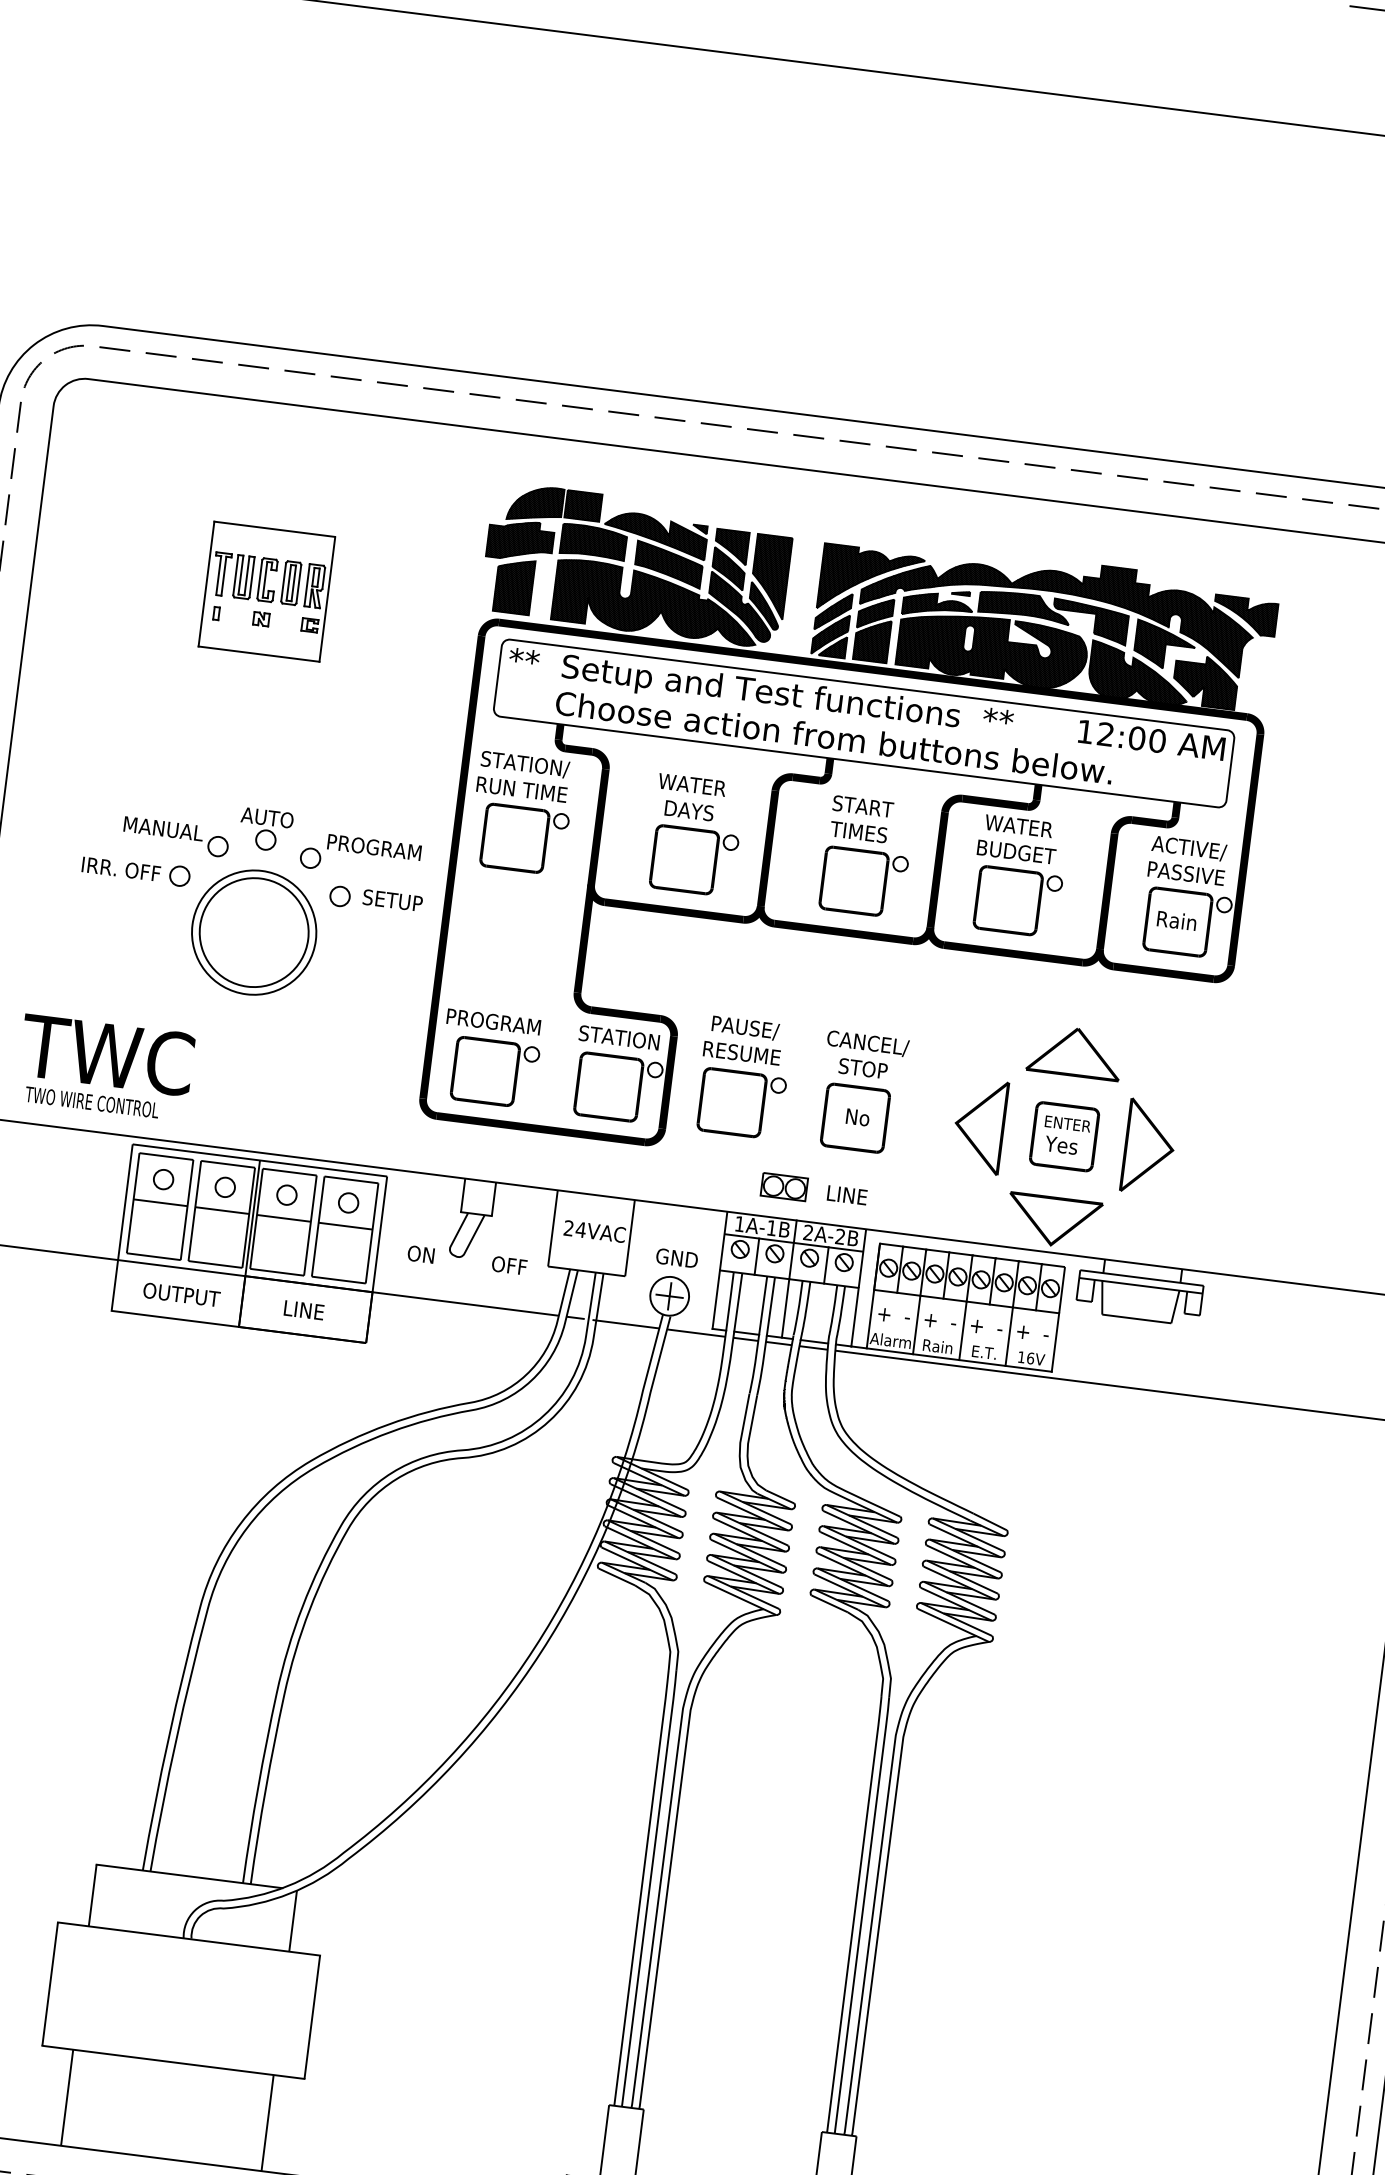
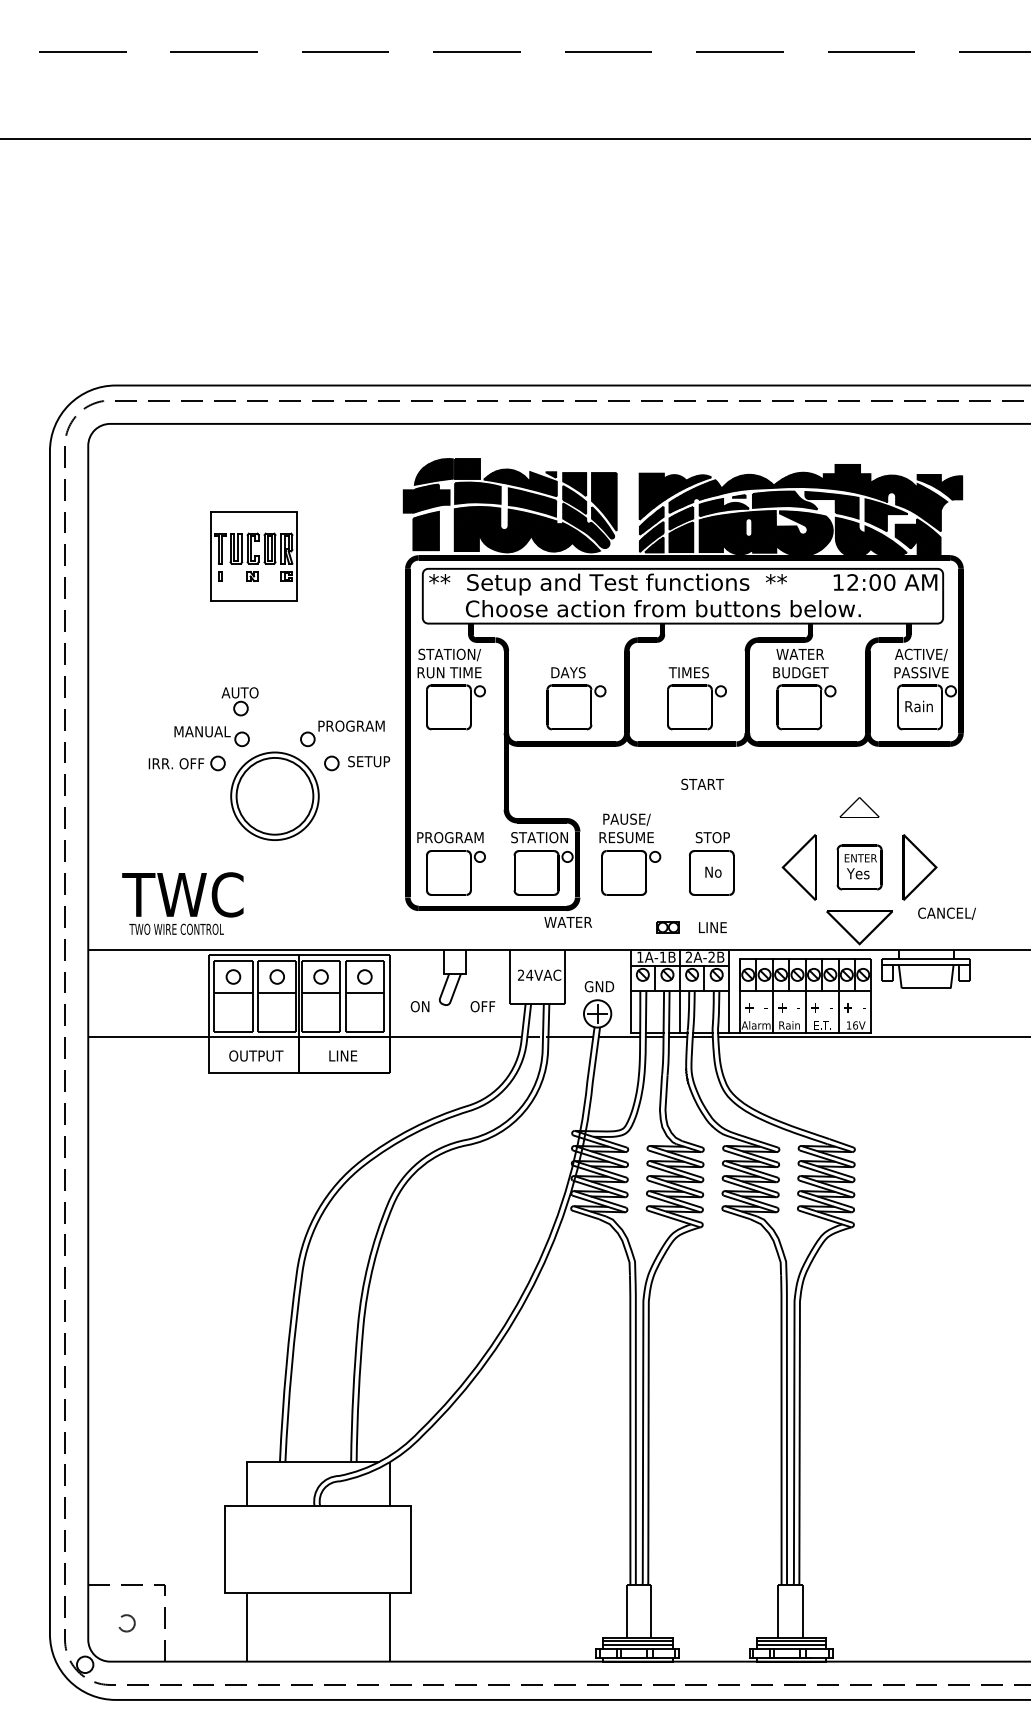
text: (691, 785) -> (567, 922), moved
text: (863, 805) -> (702, 783), moved
part: (265, 829) -> (239, 701), moved
text: (867, 1043) -> (946, 913), moved
part: (1075, 1052) -> (859, 807), size x0.6
part: (783, 1185) -> (667, 926), size x0.7

